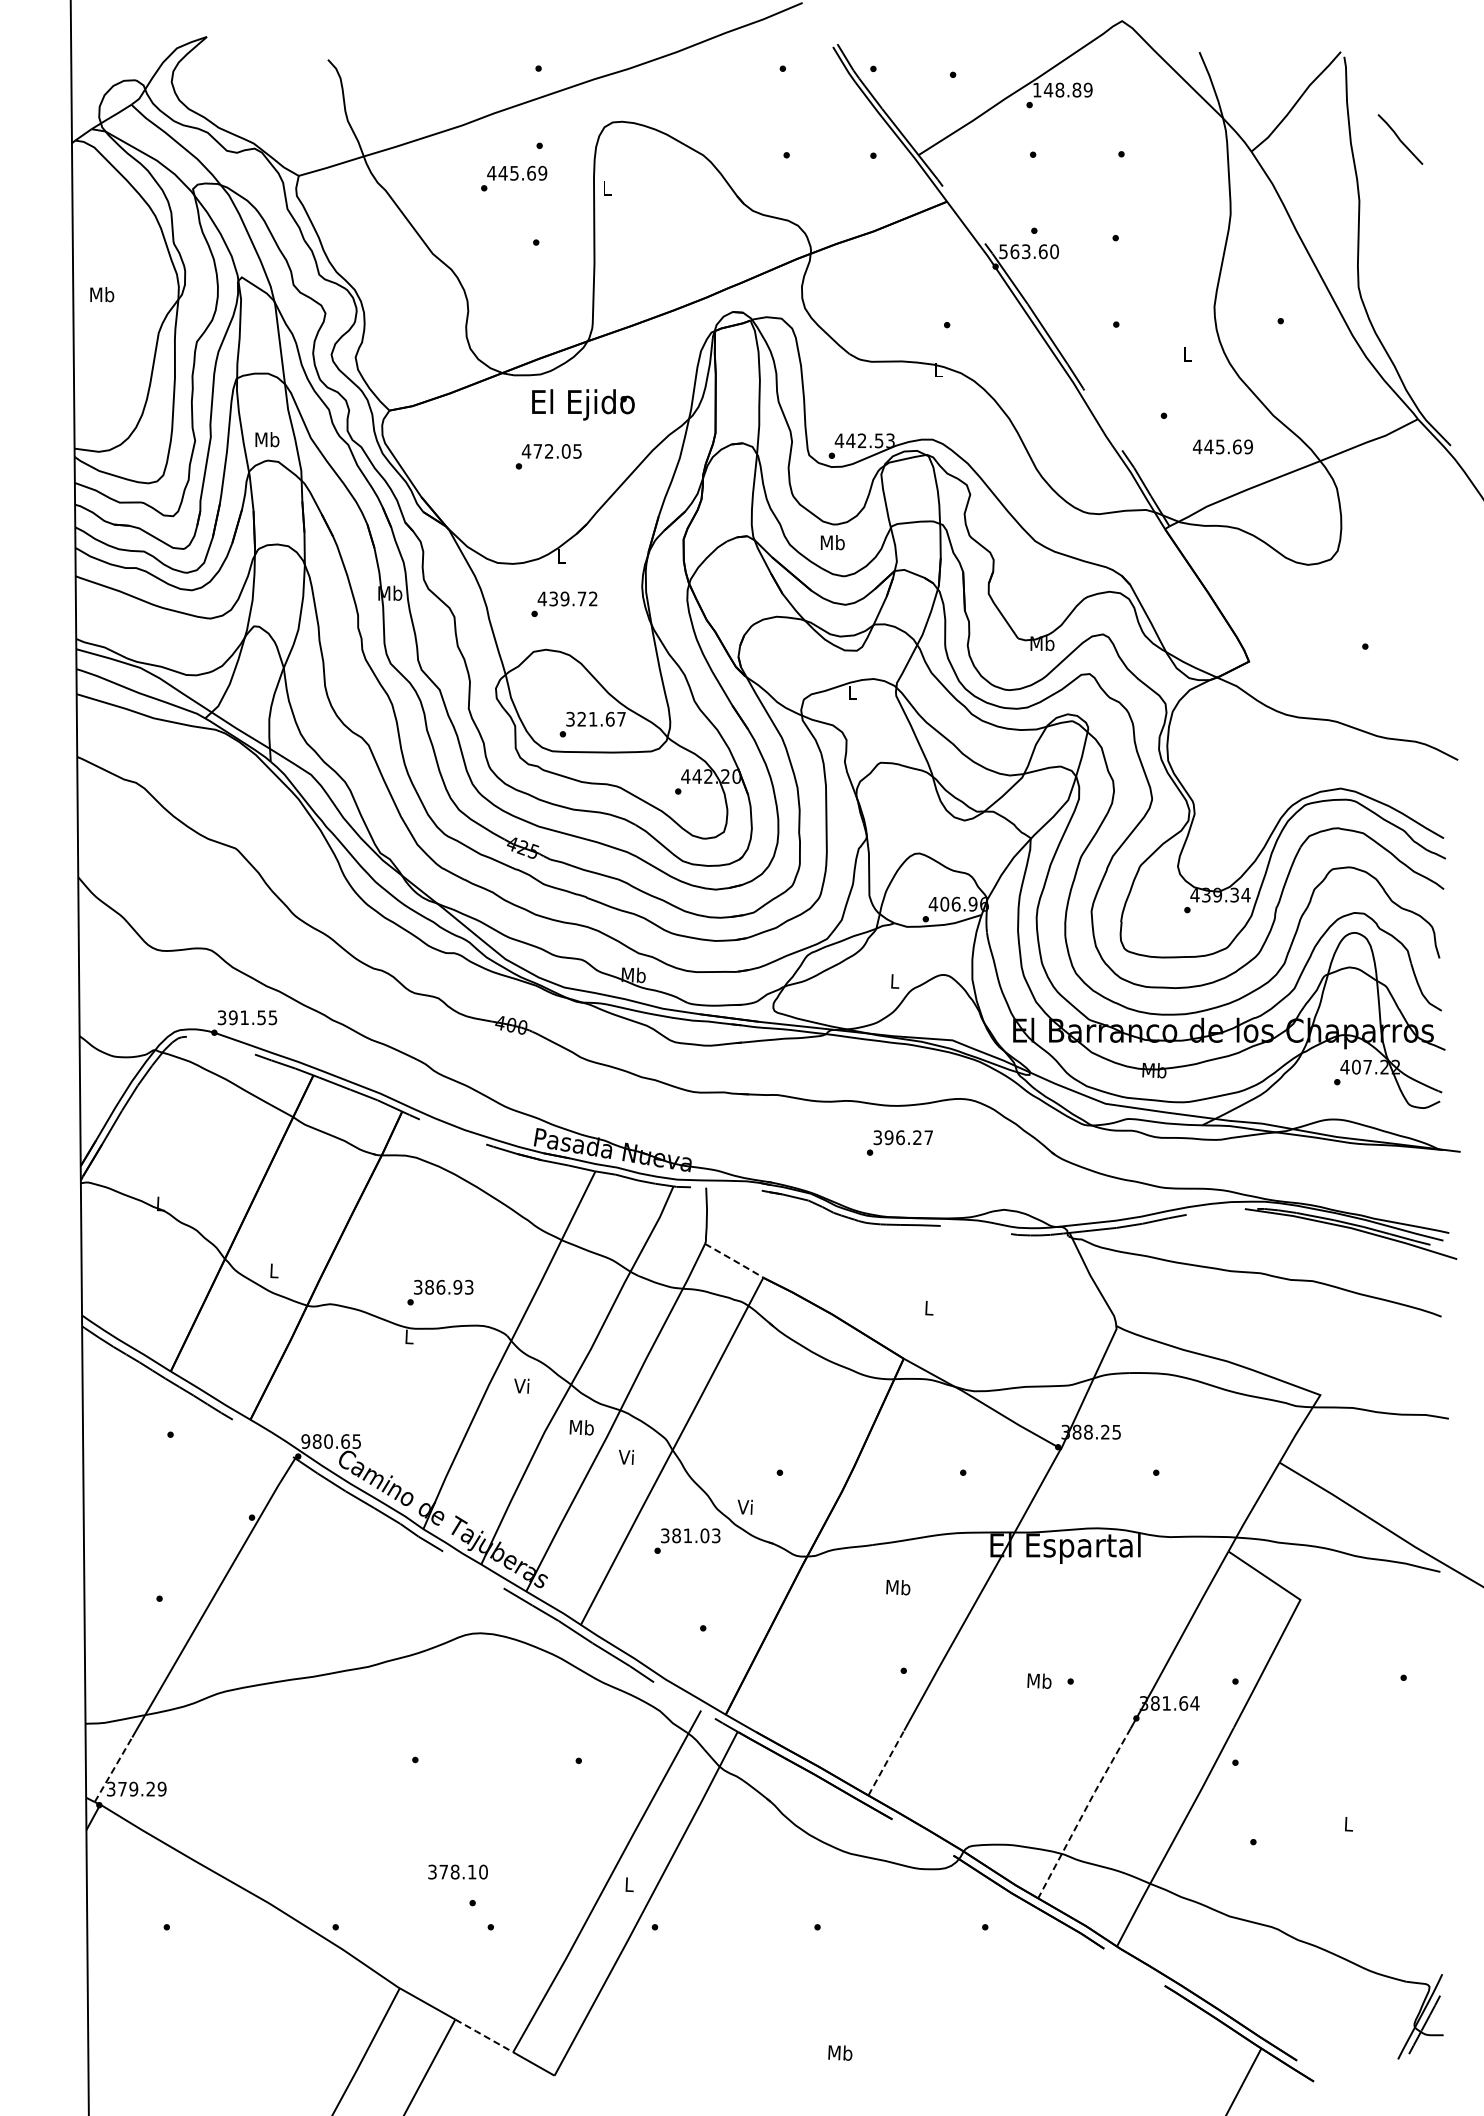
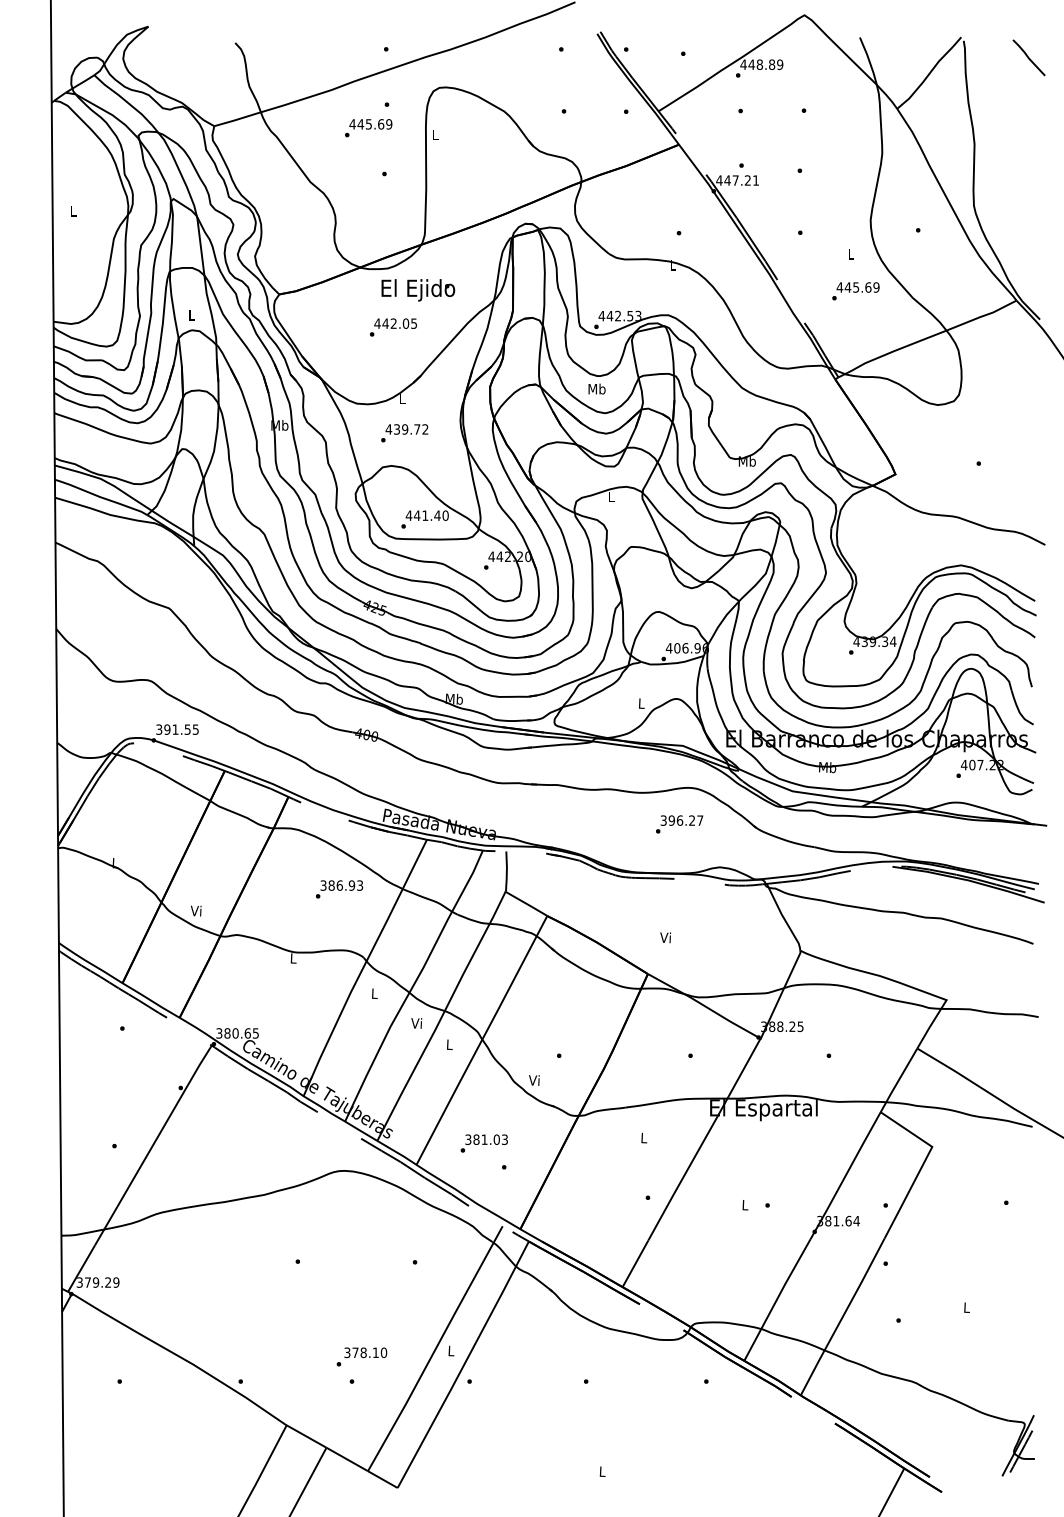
text: (1036, 90) -> (743, 64), 148.89 -> 448.89
line: (1400, 139) -> (1029, 57), moved
text: (1028, 251) -> (737, 180), 563.60 -> 447.21
text: (102, 294) -> (73, 211), Mb -> L
text: (267, 439) -> (191, 315), Mb -> L
text: (1222, 446) -> (857, 287), moved
text: (537, 451) -> (385, 323), 472.05 -> 442.05
text: (595, 718) -> (426, 515), 321.67 -> 441.40
text: (899, 1142) -> (679, 824), moved
line: (735, 1261) -> (527, 904), dashed -> solid
text: (273, 1270) -> (196, 910), L -> Vi
text: (440, 1292) -> (339, 889), moved
text: (928, 1307) -> (665, 937), L -> Vi
text: (521, 1385) -> (373, 993), Vi -> L
text: (581, 1427) -> (416, 1023), Mb -> Vi
text: (305, 1441) -> (219, 1033), 980.65 -> 380.65
text: (626, 1456) -> (449, 1044), Vi -> L
text: (687, 1540) -> (484, 1143), moved
text: (898, 1587) -> (644, 1138), Mb -> L
text: (1039, 1680) -> (745, 1204), Mb -> L
line: (886, 1762) -> (635, 1263), dashed -> solid
line: (113, 1769) -> (81, 1268), dashed -> solid
line: (1083, 1812) -> (776, 1299), dashed -> solid
text: (457, 1871) -> (365, 1352), moved
line: (484, 2035) -> (347, 1459), dashed -> solid
text: (840, 2052) -> (602, 1471), Mb -> L

